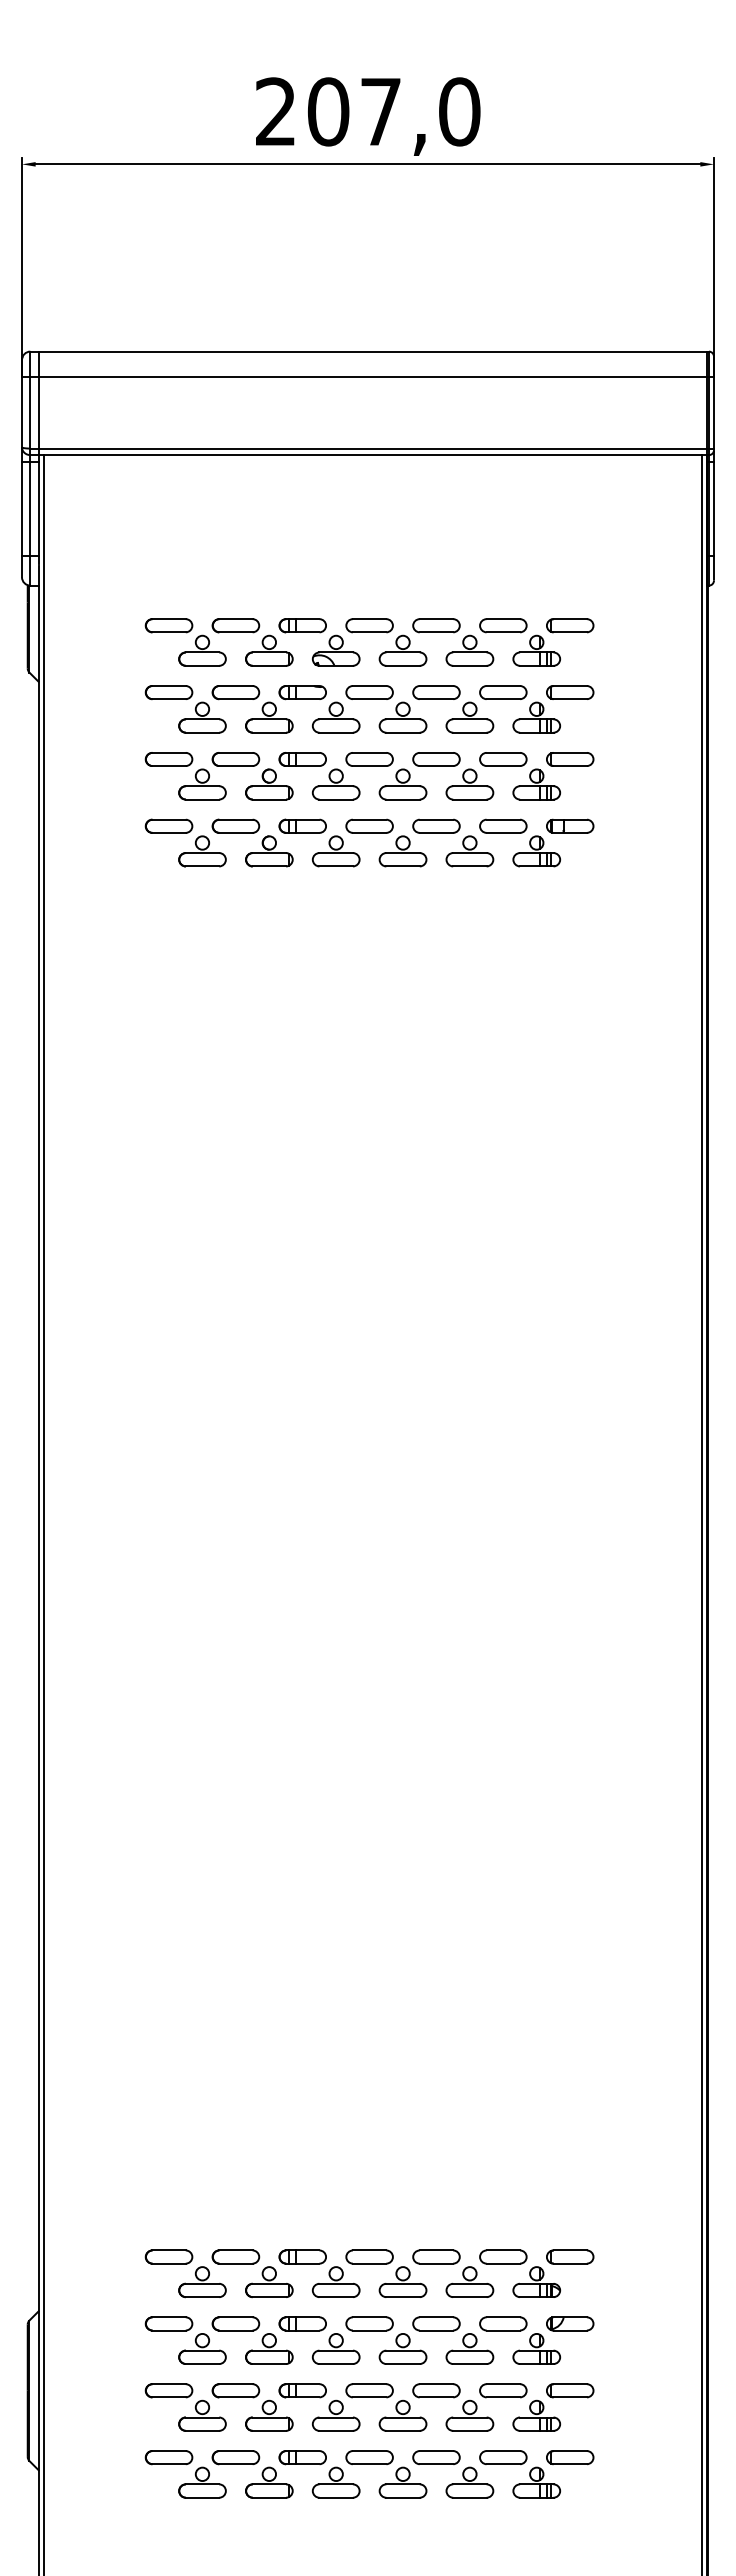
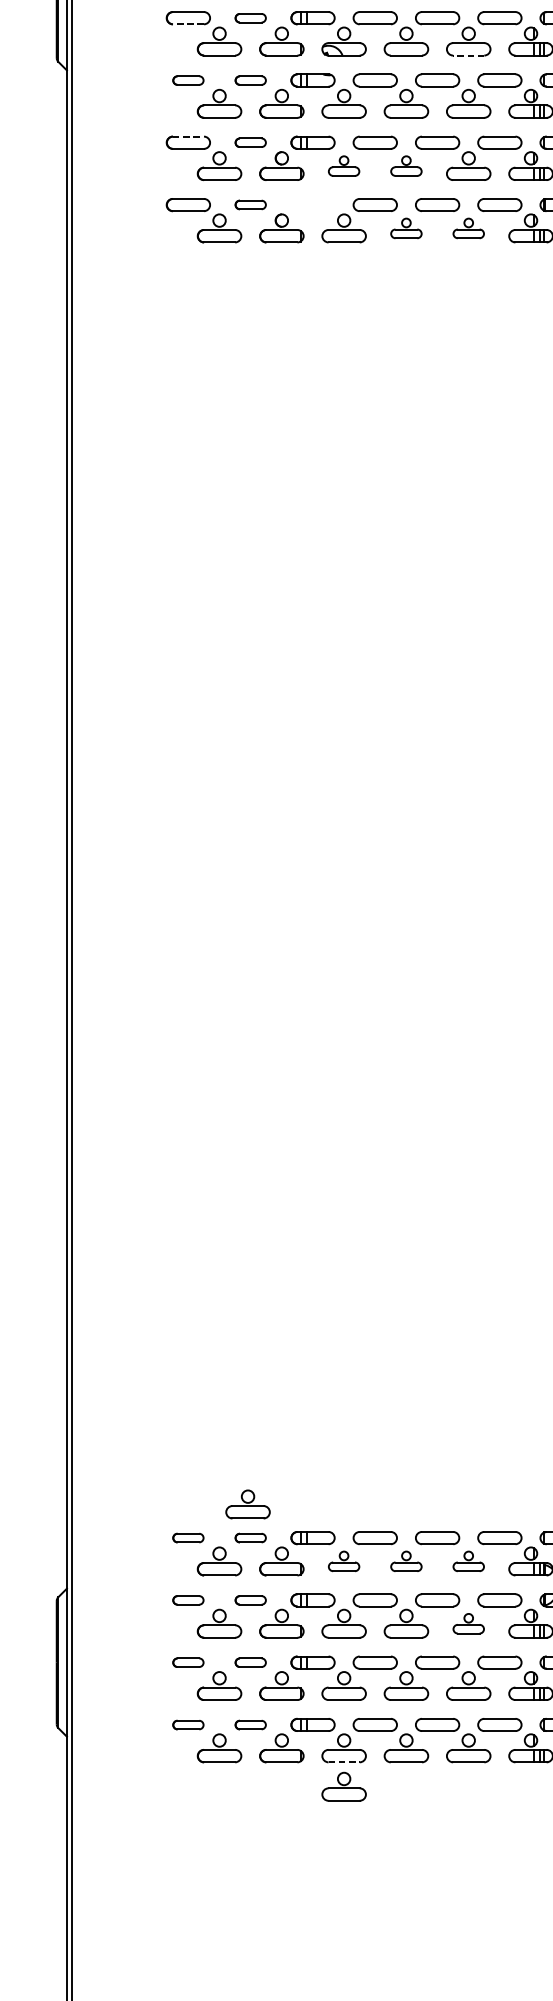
part: (235, 625) -> (250, 17), size x0.7
line: (169, 632) -> (188, 24), solid -> dashed
line: (469, 665) -> (468, 55), solid -> dashed
part: (168, 692) -> (187, 80), size x0.7
part: (235, 692) -> (250, 80), size x0.7
line: (169, 752) -> (188, 136), solid -> dashed
part: (235, 759) -> (250, 142), size x0.7
part: (335, 784) -> (343, 166), size x0.7
part: (402, 784) -> (405, 166), size x0.7
part: (235, 825) -> (250, 204), size x0.7
part: (302, 825) -> (312, 204), removed
part: (402, 851) -> (405, 228), size x0.7
part: (469, 851) -> (468, 228), size x0.7
part: (232, 2220) -> (247, 1504), added
part: (168, 2256) -> (187, 1537), size x0.7
part: (235, 2256) -> (250, 1537), size x0.7
part: (335, 2281) -> (343, 1560), size x0.7
part: (402, 2281) -> (405, 1560), size x0.7
part: (469, 2281) -> (468, 1560), size x0.7
part: (168, 2323) -> (187, 1599), size x0.7
part: (235, 2323) -> (250, 1599), size x0.7
part: (469, 2348) -> (468, 1623), size x0.7
part: (168, 2390) -> (187, 1662), size x0.7
part: (235, 2390) -> (250, 1662), size x0.7
part: (168, 2457) -> (187, 1724), size x0.7
part: (235, 2457) -> (250, 1724), size x0.7
line: (336, 2497) -> (344, 1762), solid -> dashed
part: (335, 2523) -> (343, 1786), added

